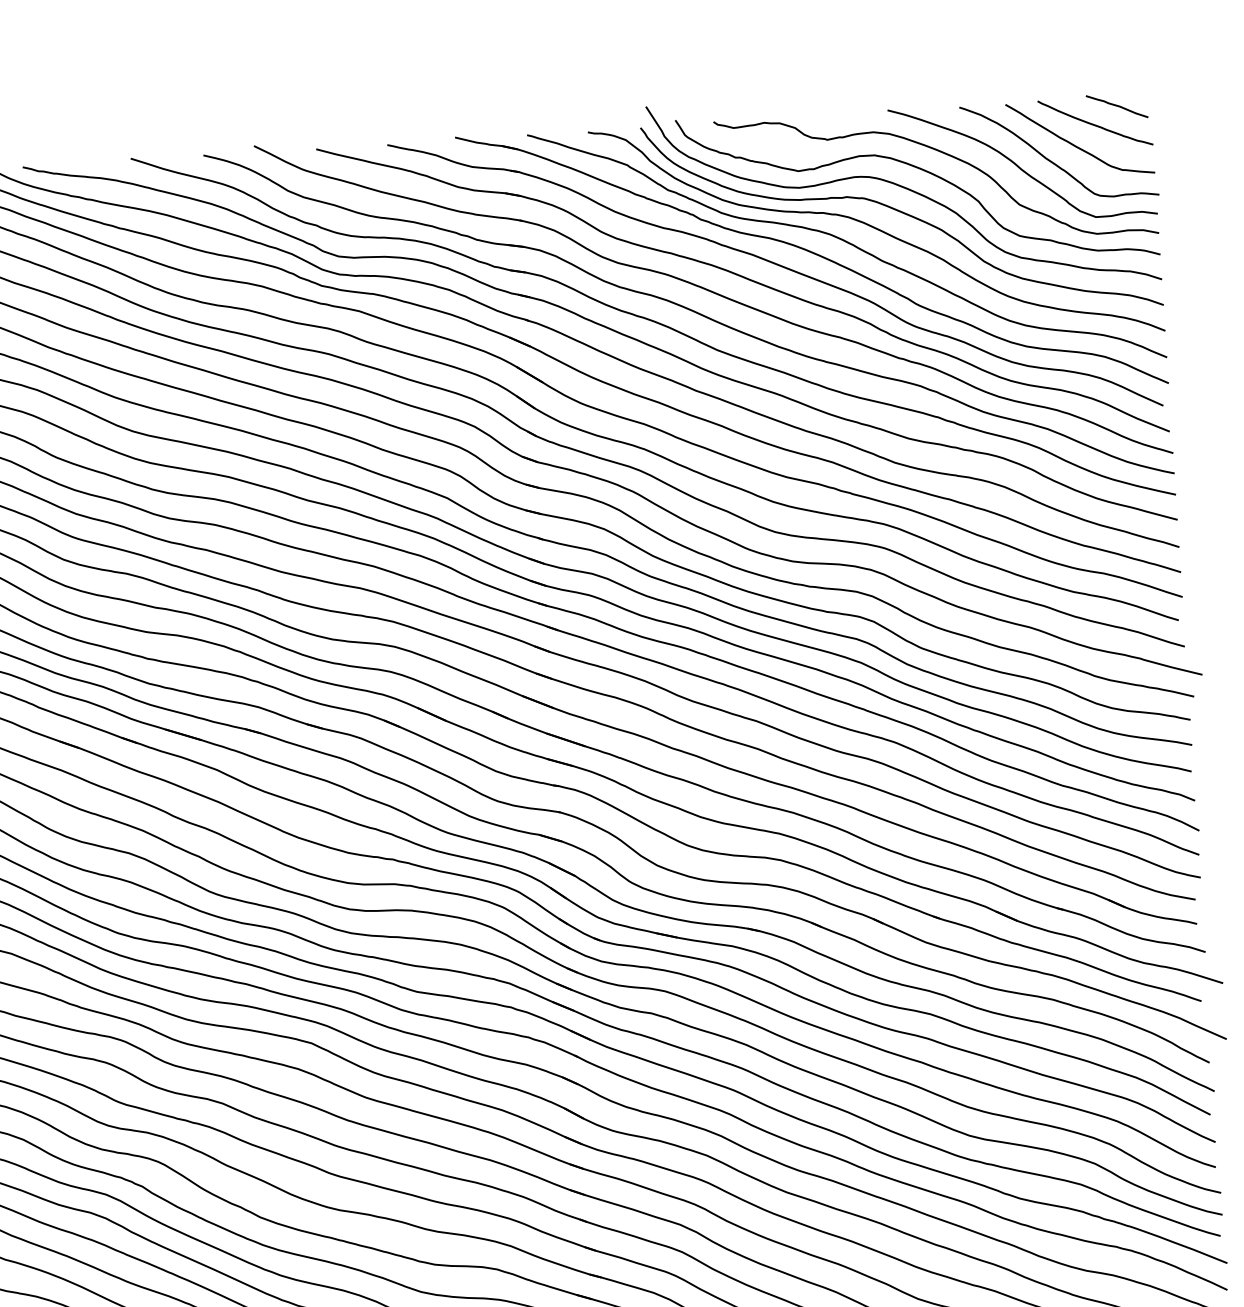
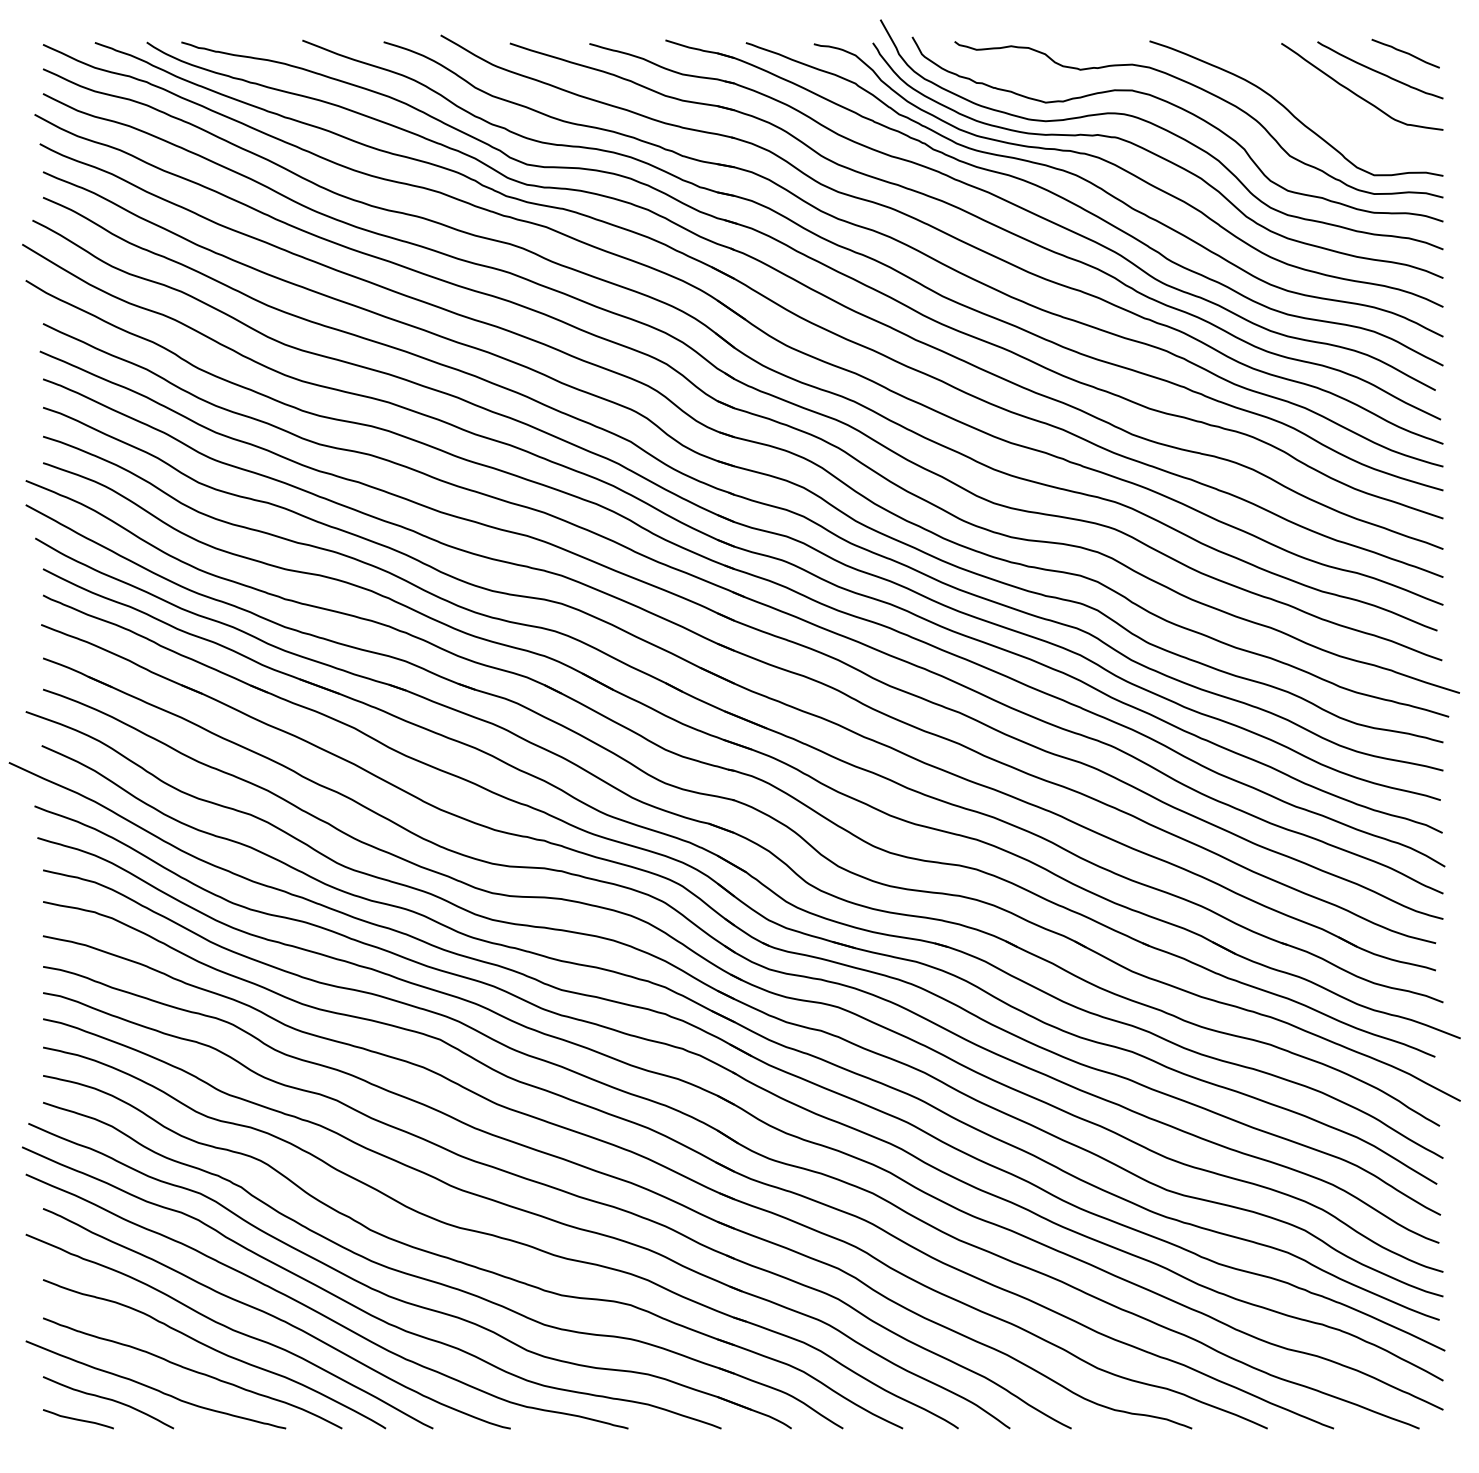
curve: (1053, 161) -> (1330, 110), removed

